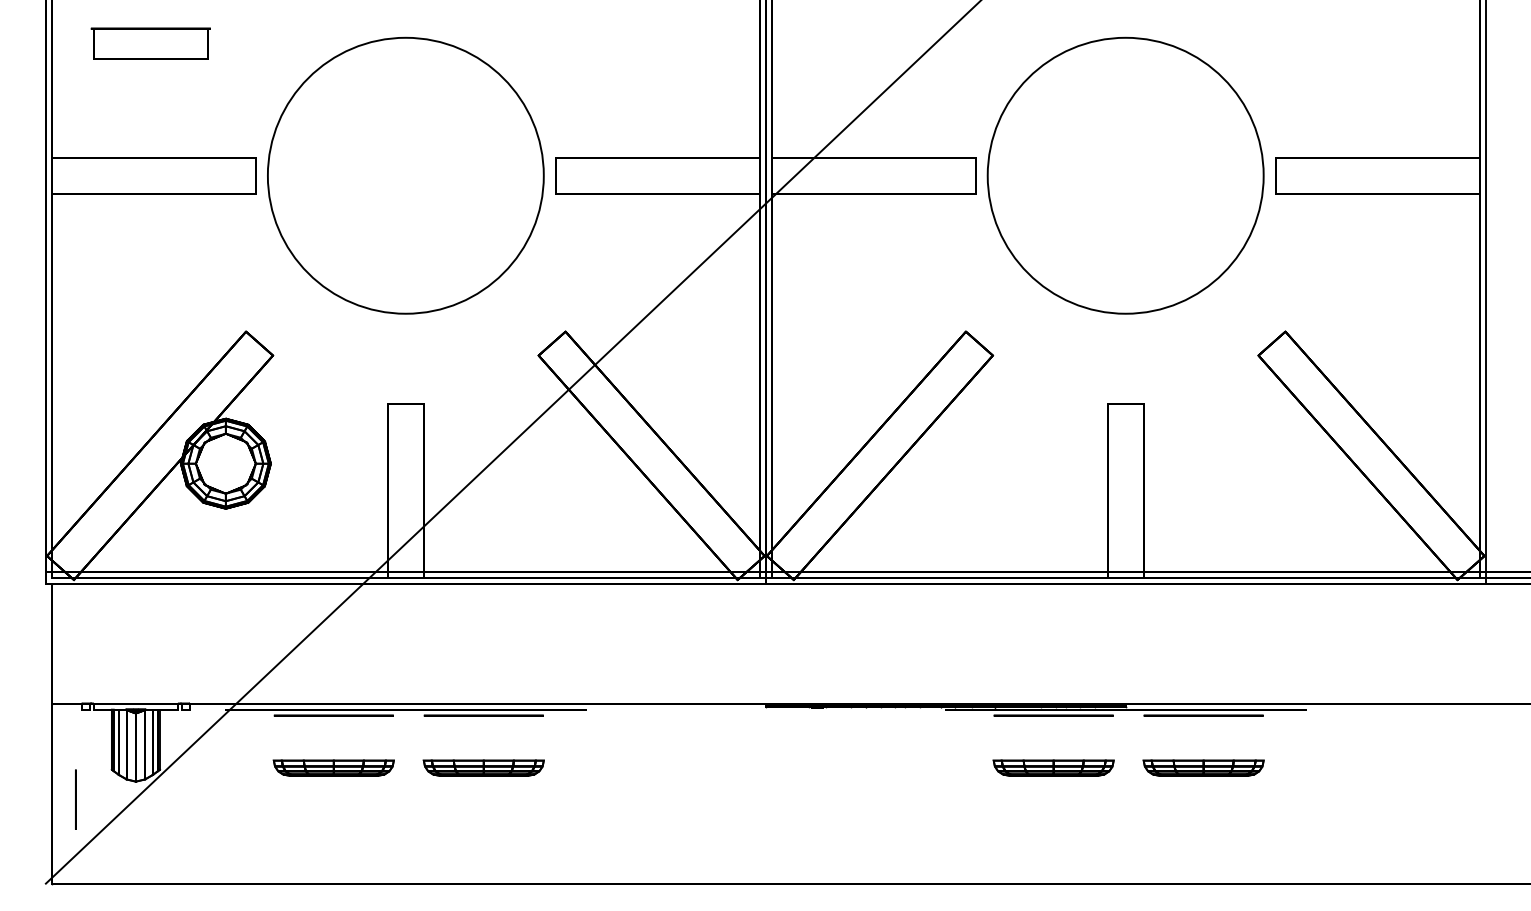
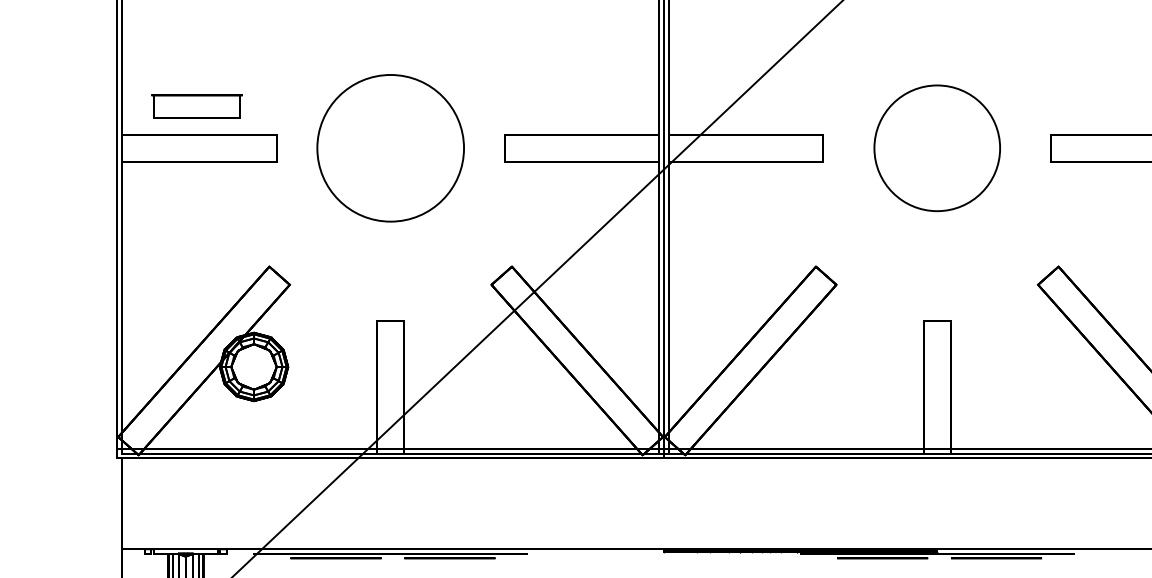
part: (150, 43) -> (196, 106), moved
circle: (405, 175) -> (390, 148), size x0.7
circle: (1125, 175) -> (937, 148), size x0.6

